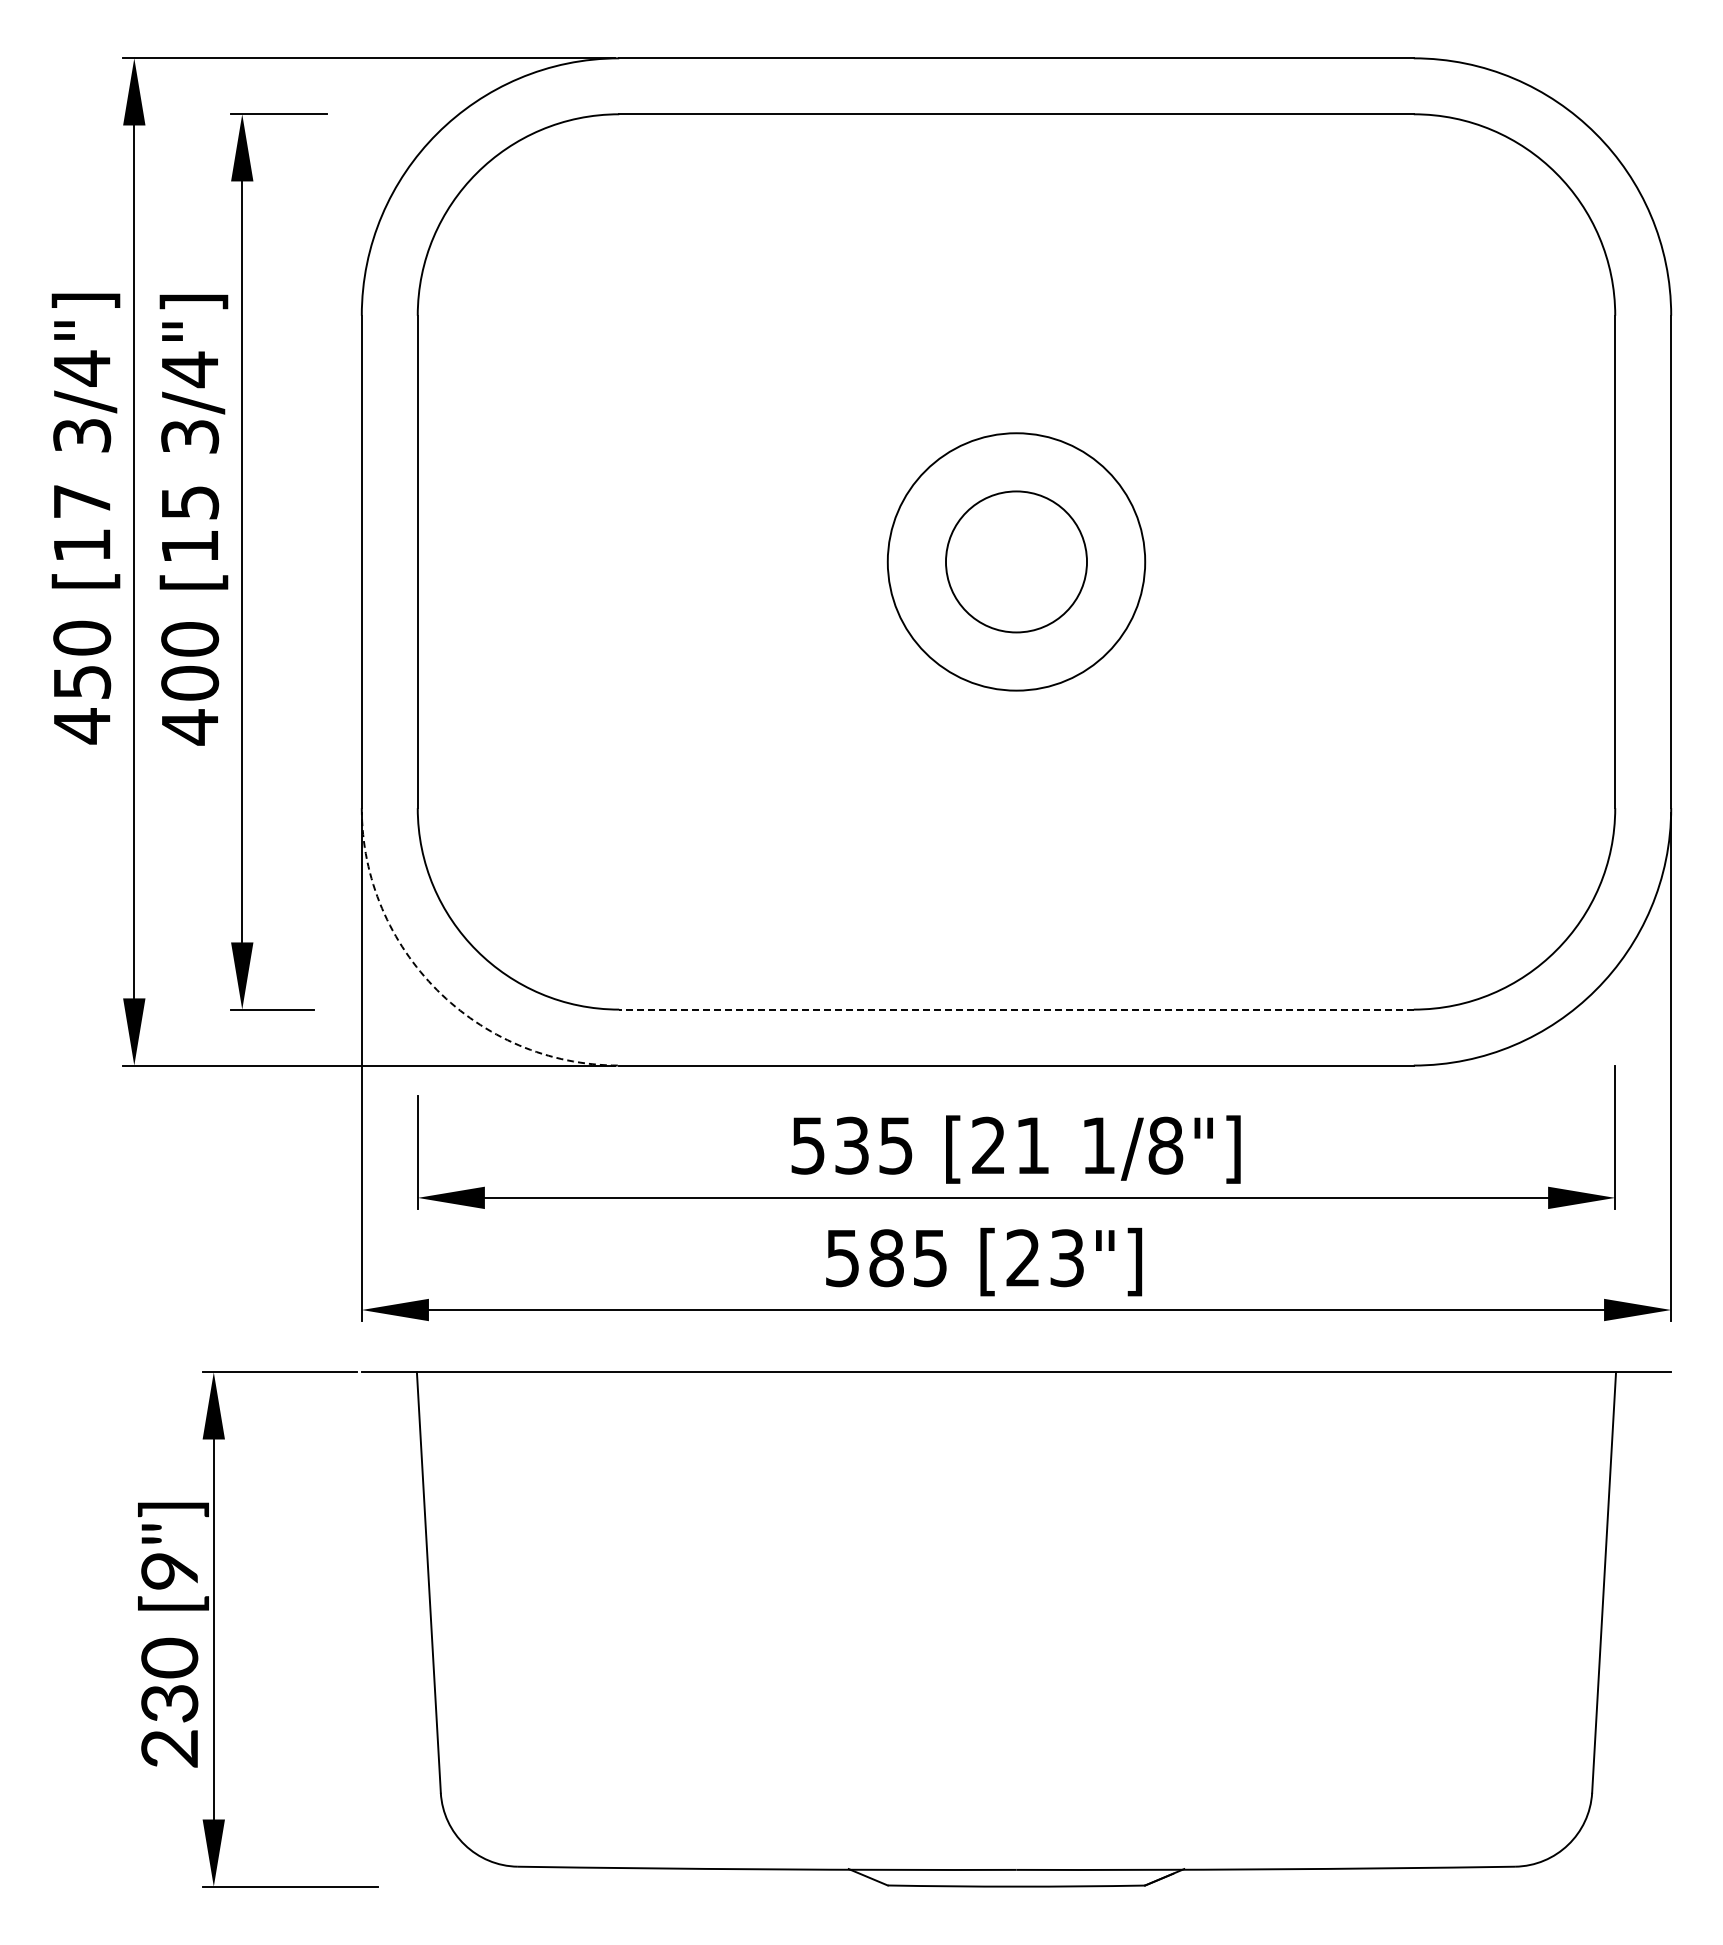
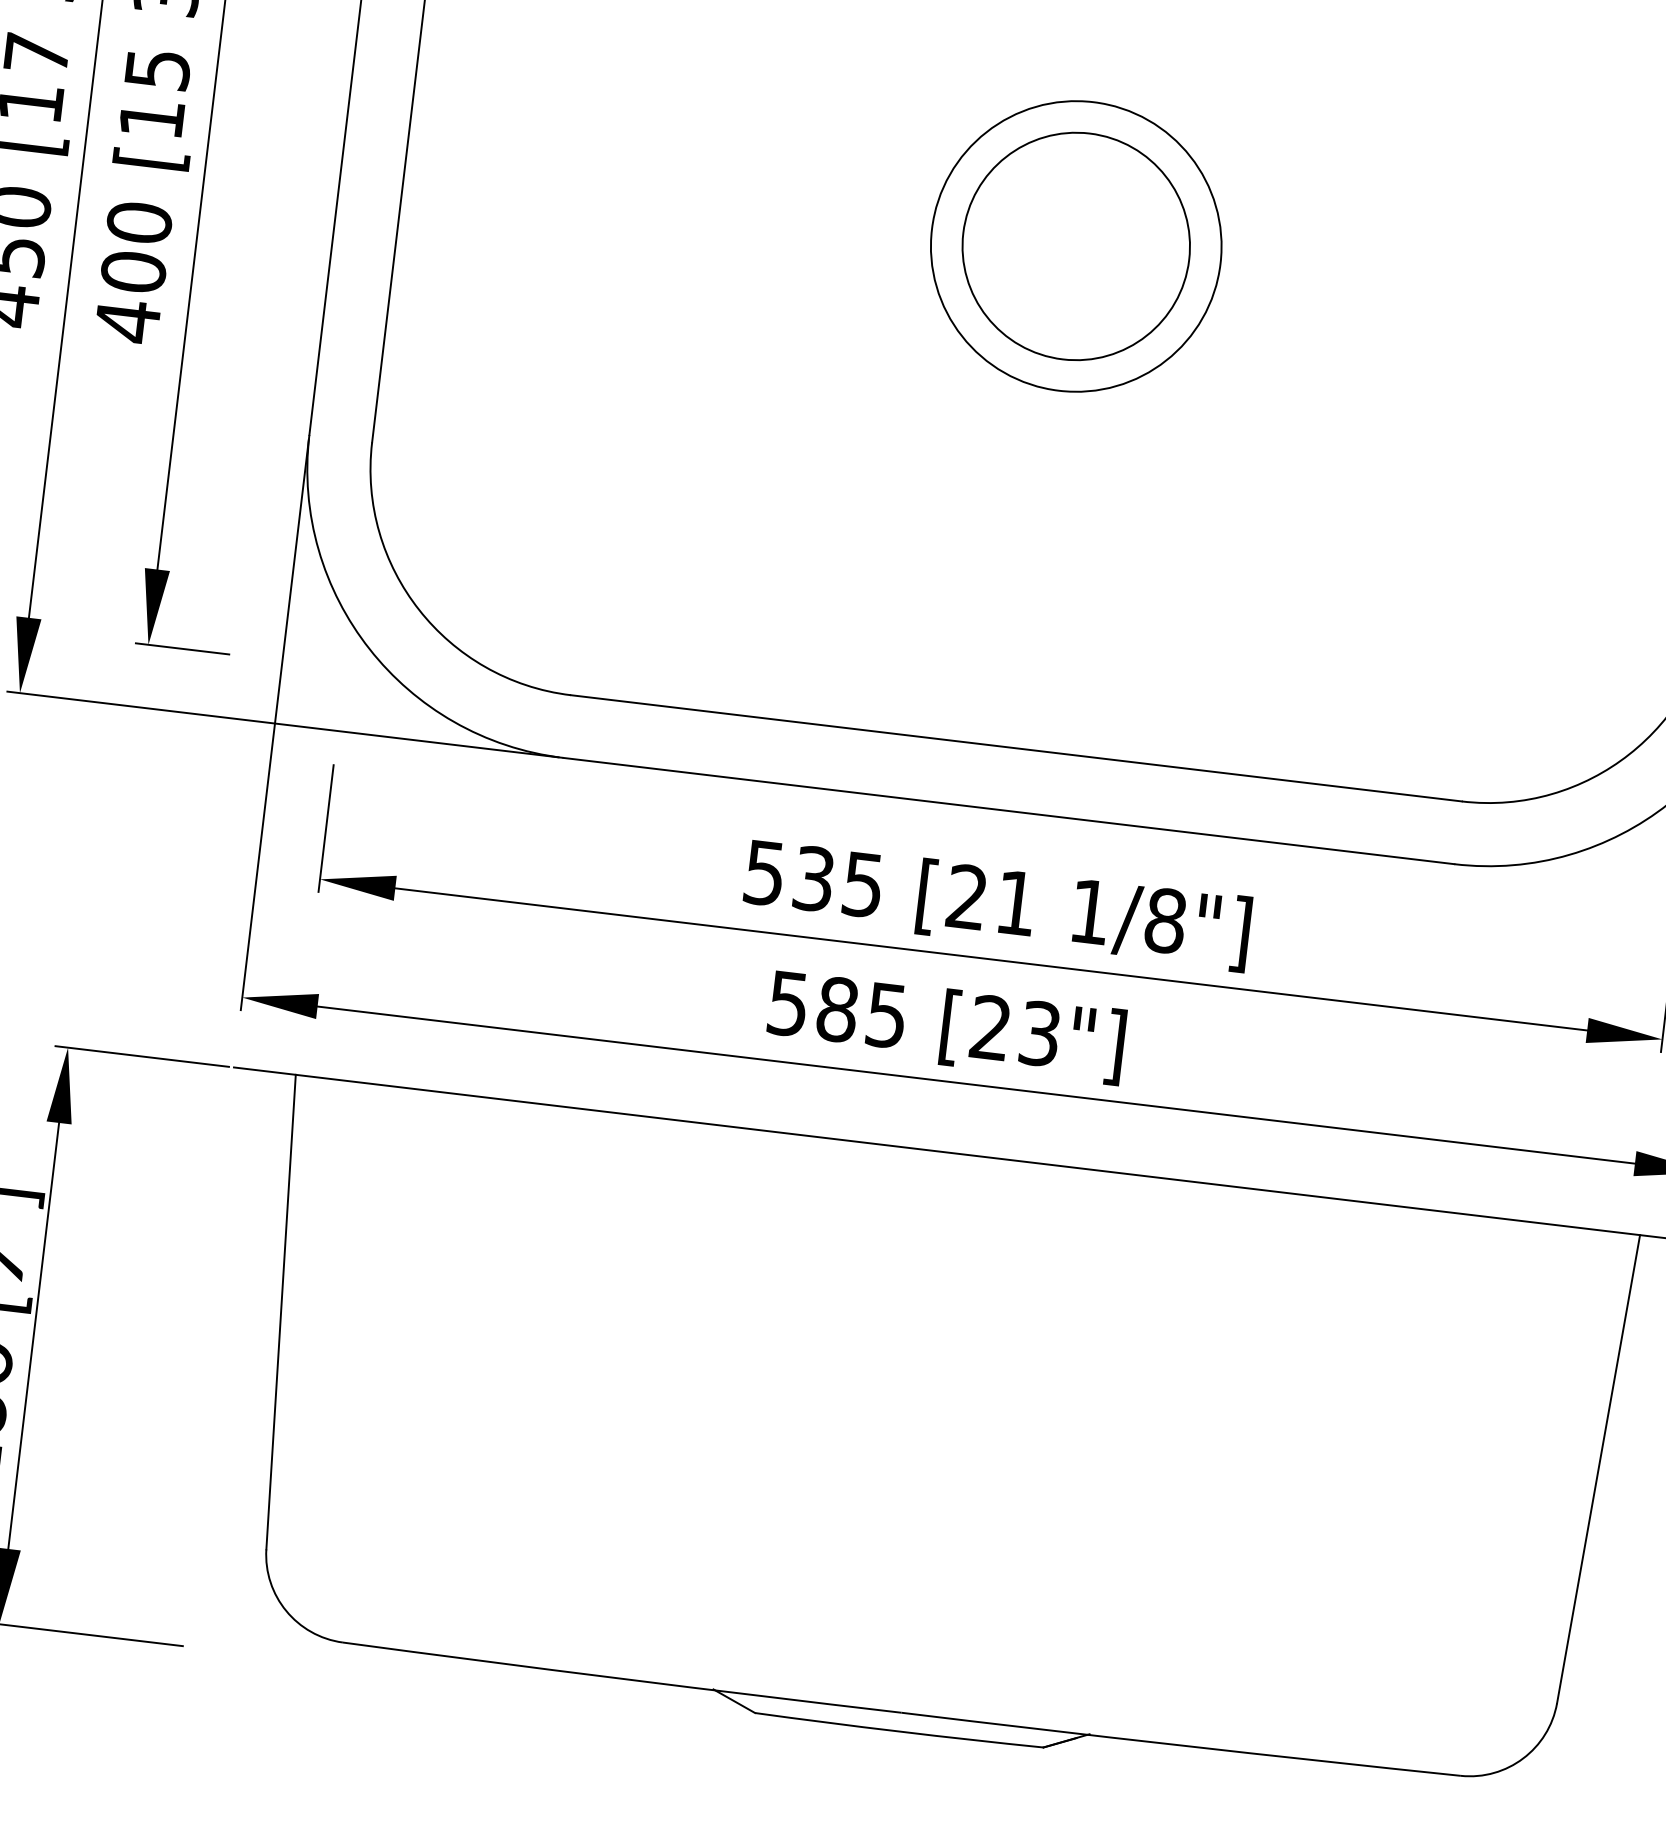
circle: (1016, 561) -> (1076, 245), size x1.43
arc: (437, 990) -> (369, 649), dashed -> solid
line: (1016, 1009) -> (1016, 748), dashed -> solid

